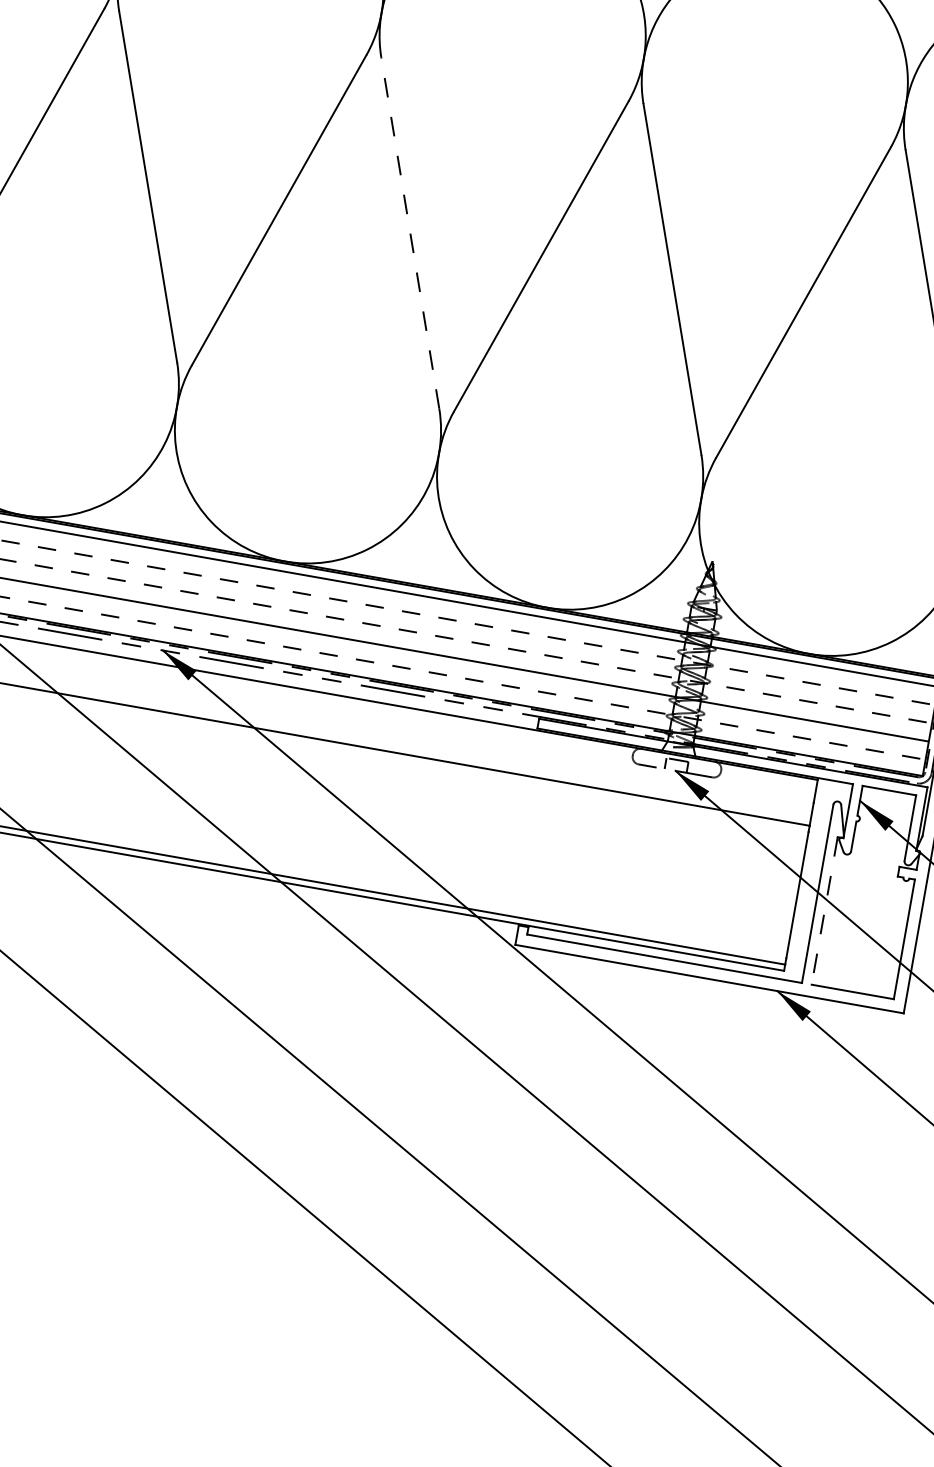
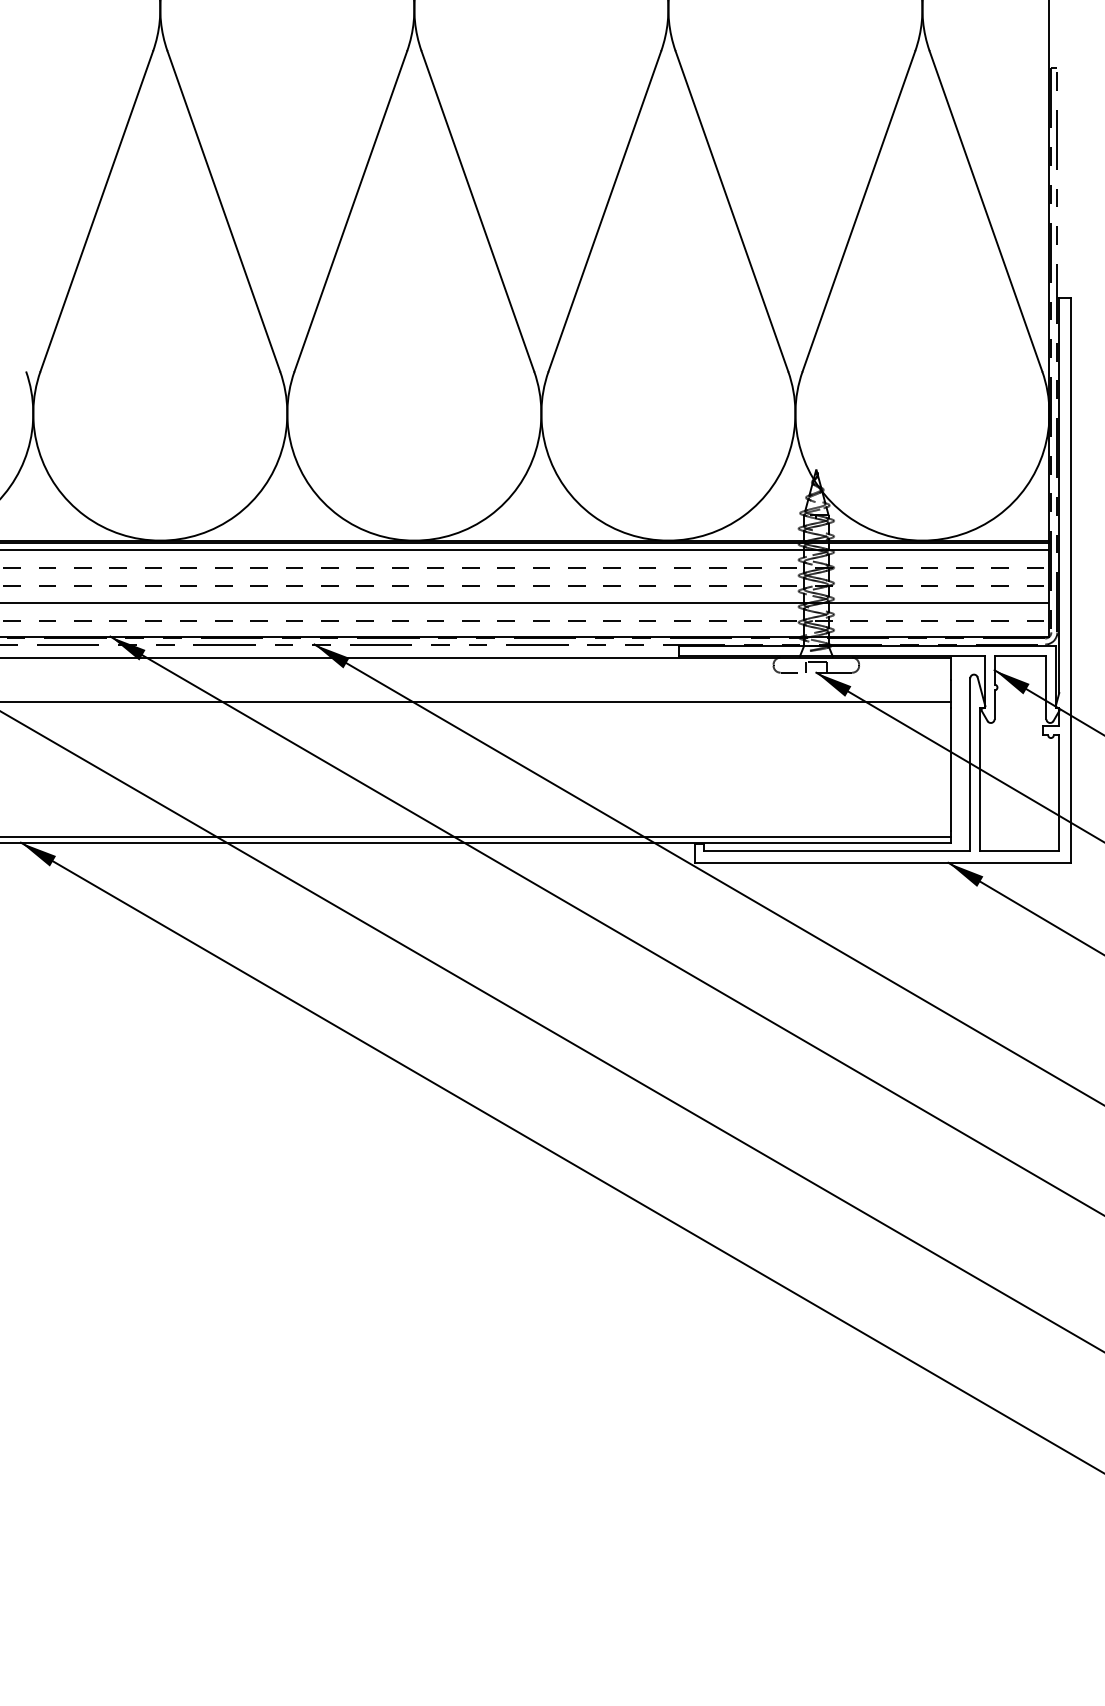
line: (409, 233) -> (477, 211), dashed -> solid
line: (824, 910) -> (979, 779), dashed -> solid

